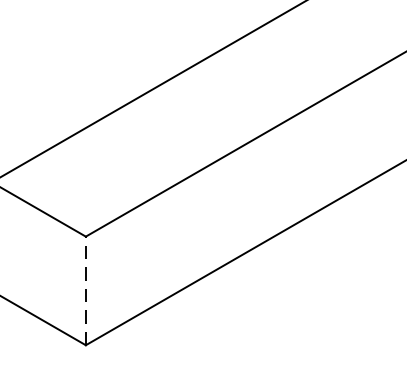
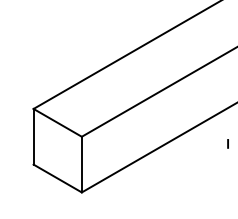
line: (370, 249) -> (227, 143), added
line: (85, 290) -> (81, 164), dashed -> solid

